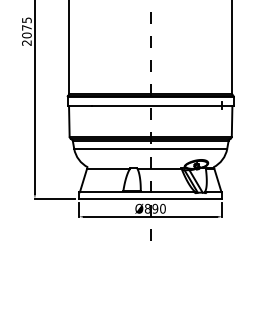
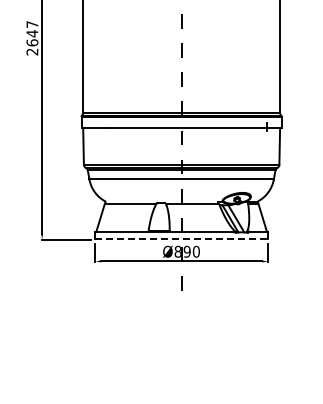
text: (26, 27) -> (32, 33), 2075 -> 2647
line: (151, 198) -> (182, 239), solid -> dashed

